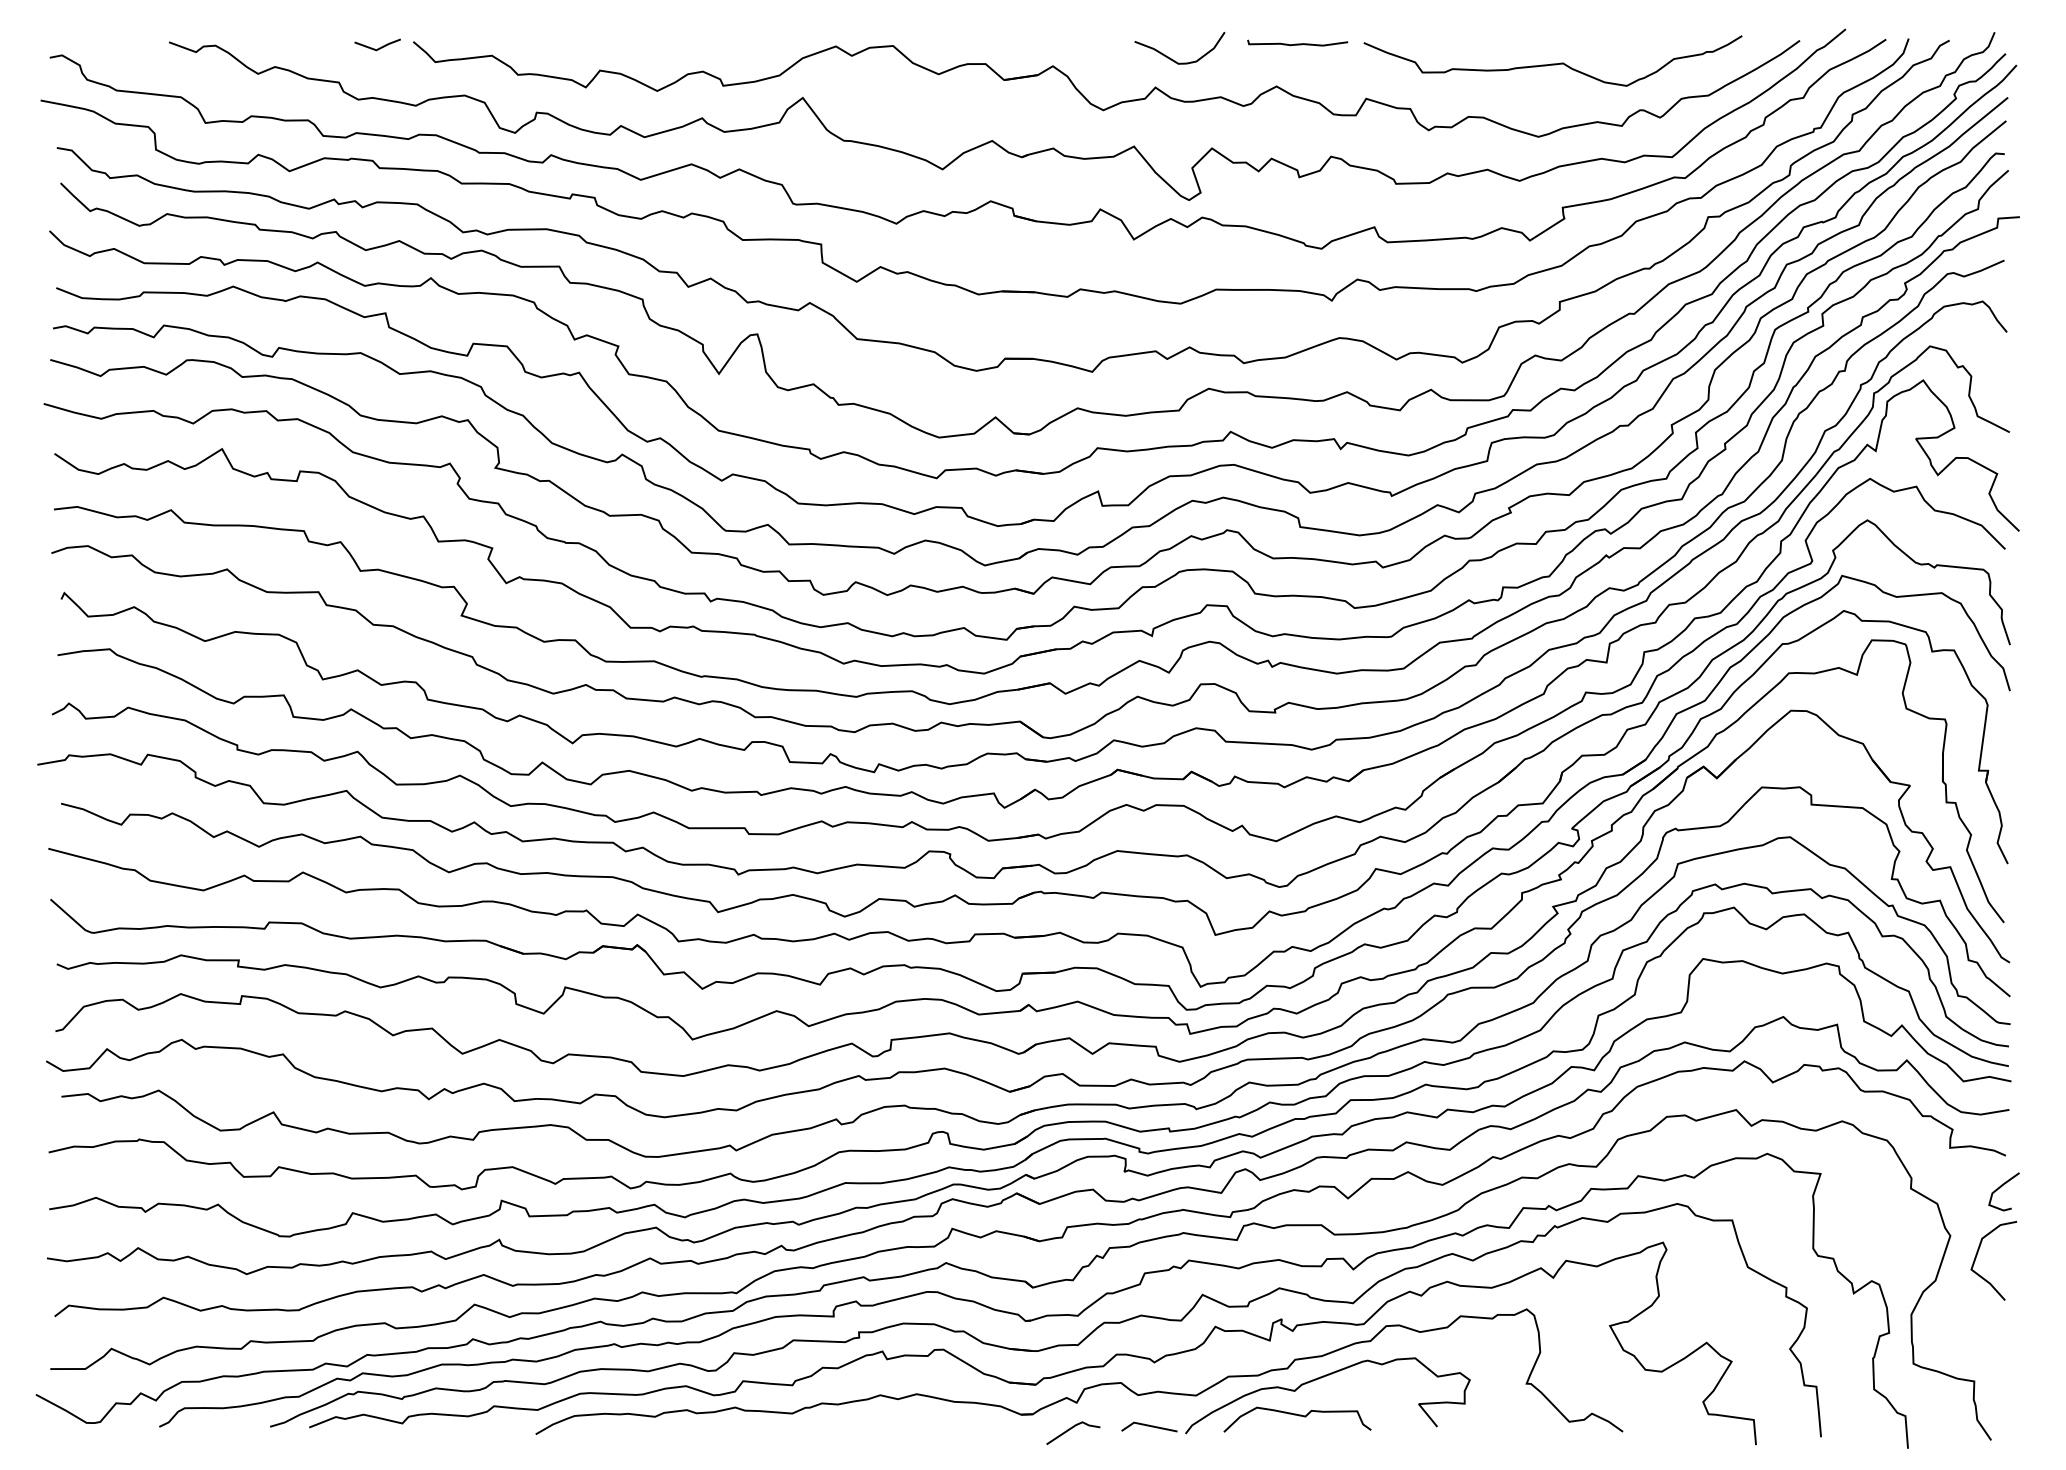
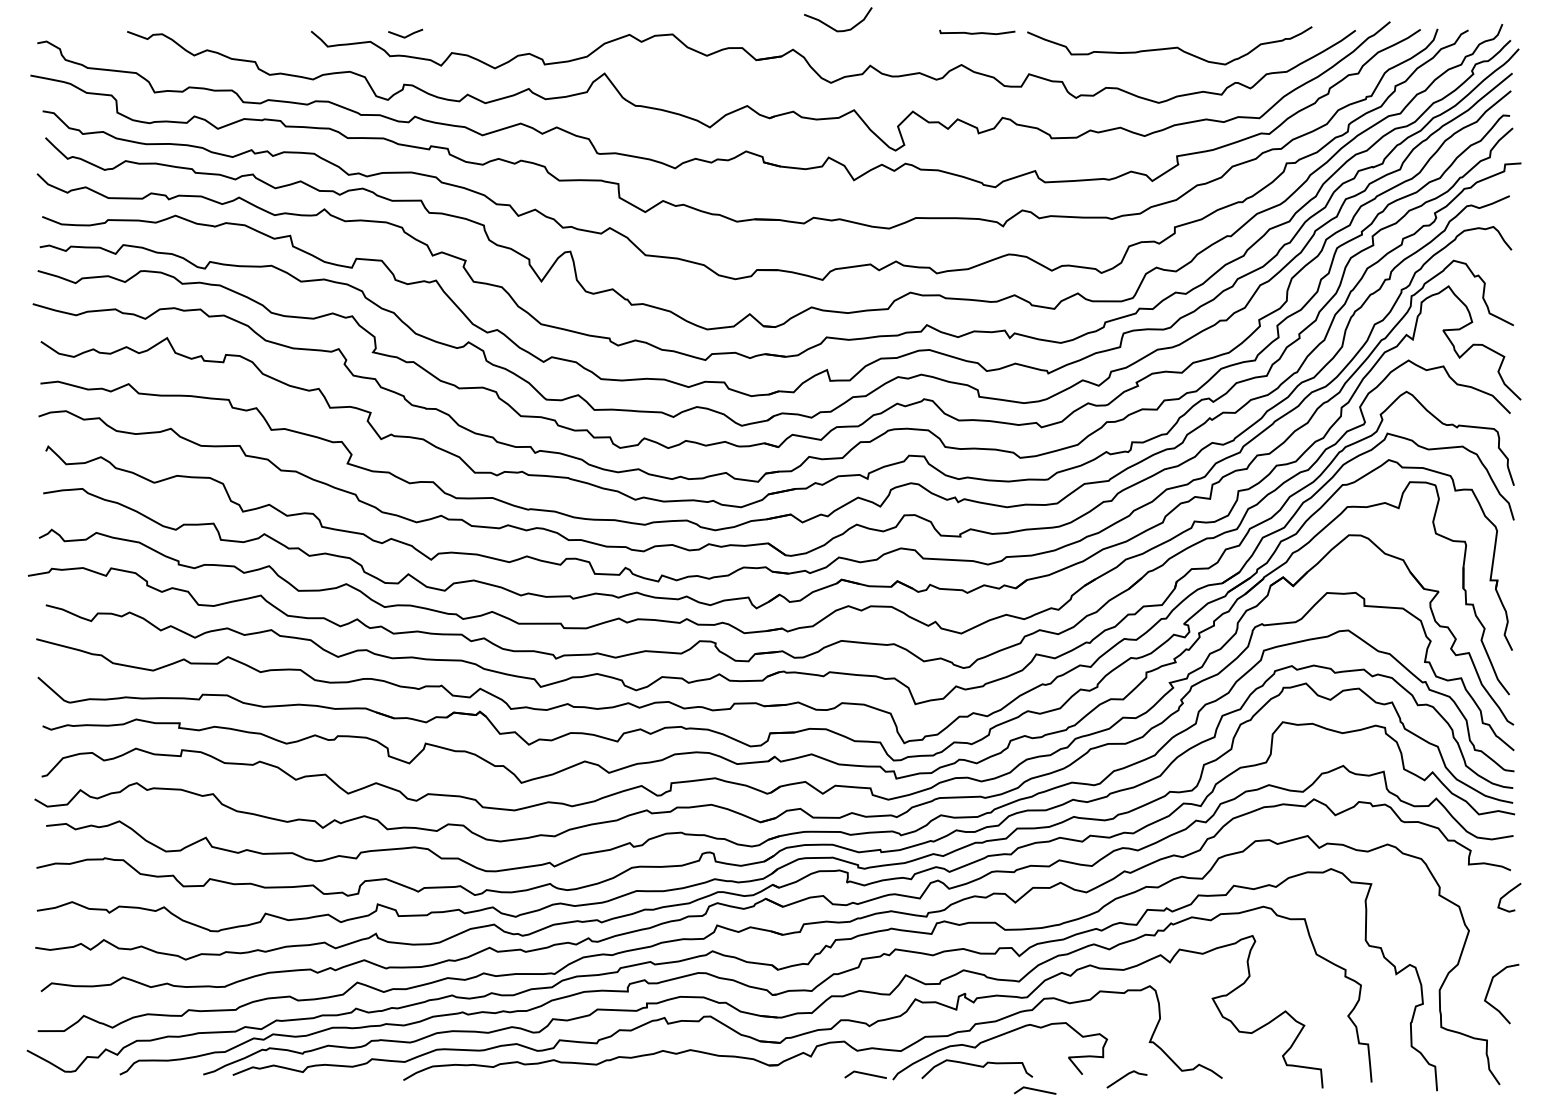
line: (379, 47) -> (406, 35), moved
curve: (1173, 59) -> (833, 28), moved
curve: (1977, 1255) -> (1489, 990), moved
line: (1071, 1429) -> (1125, 1076), moved
line: (1374, 1447) -> (1035, 1090), added

